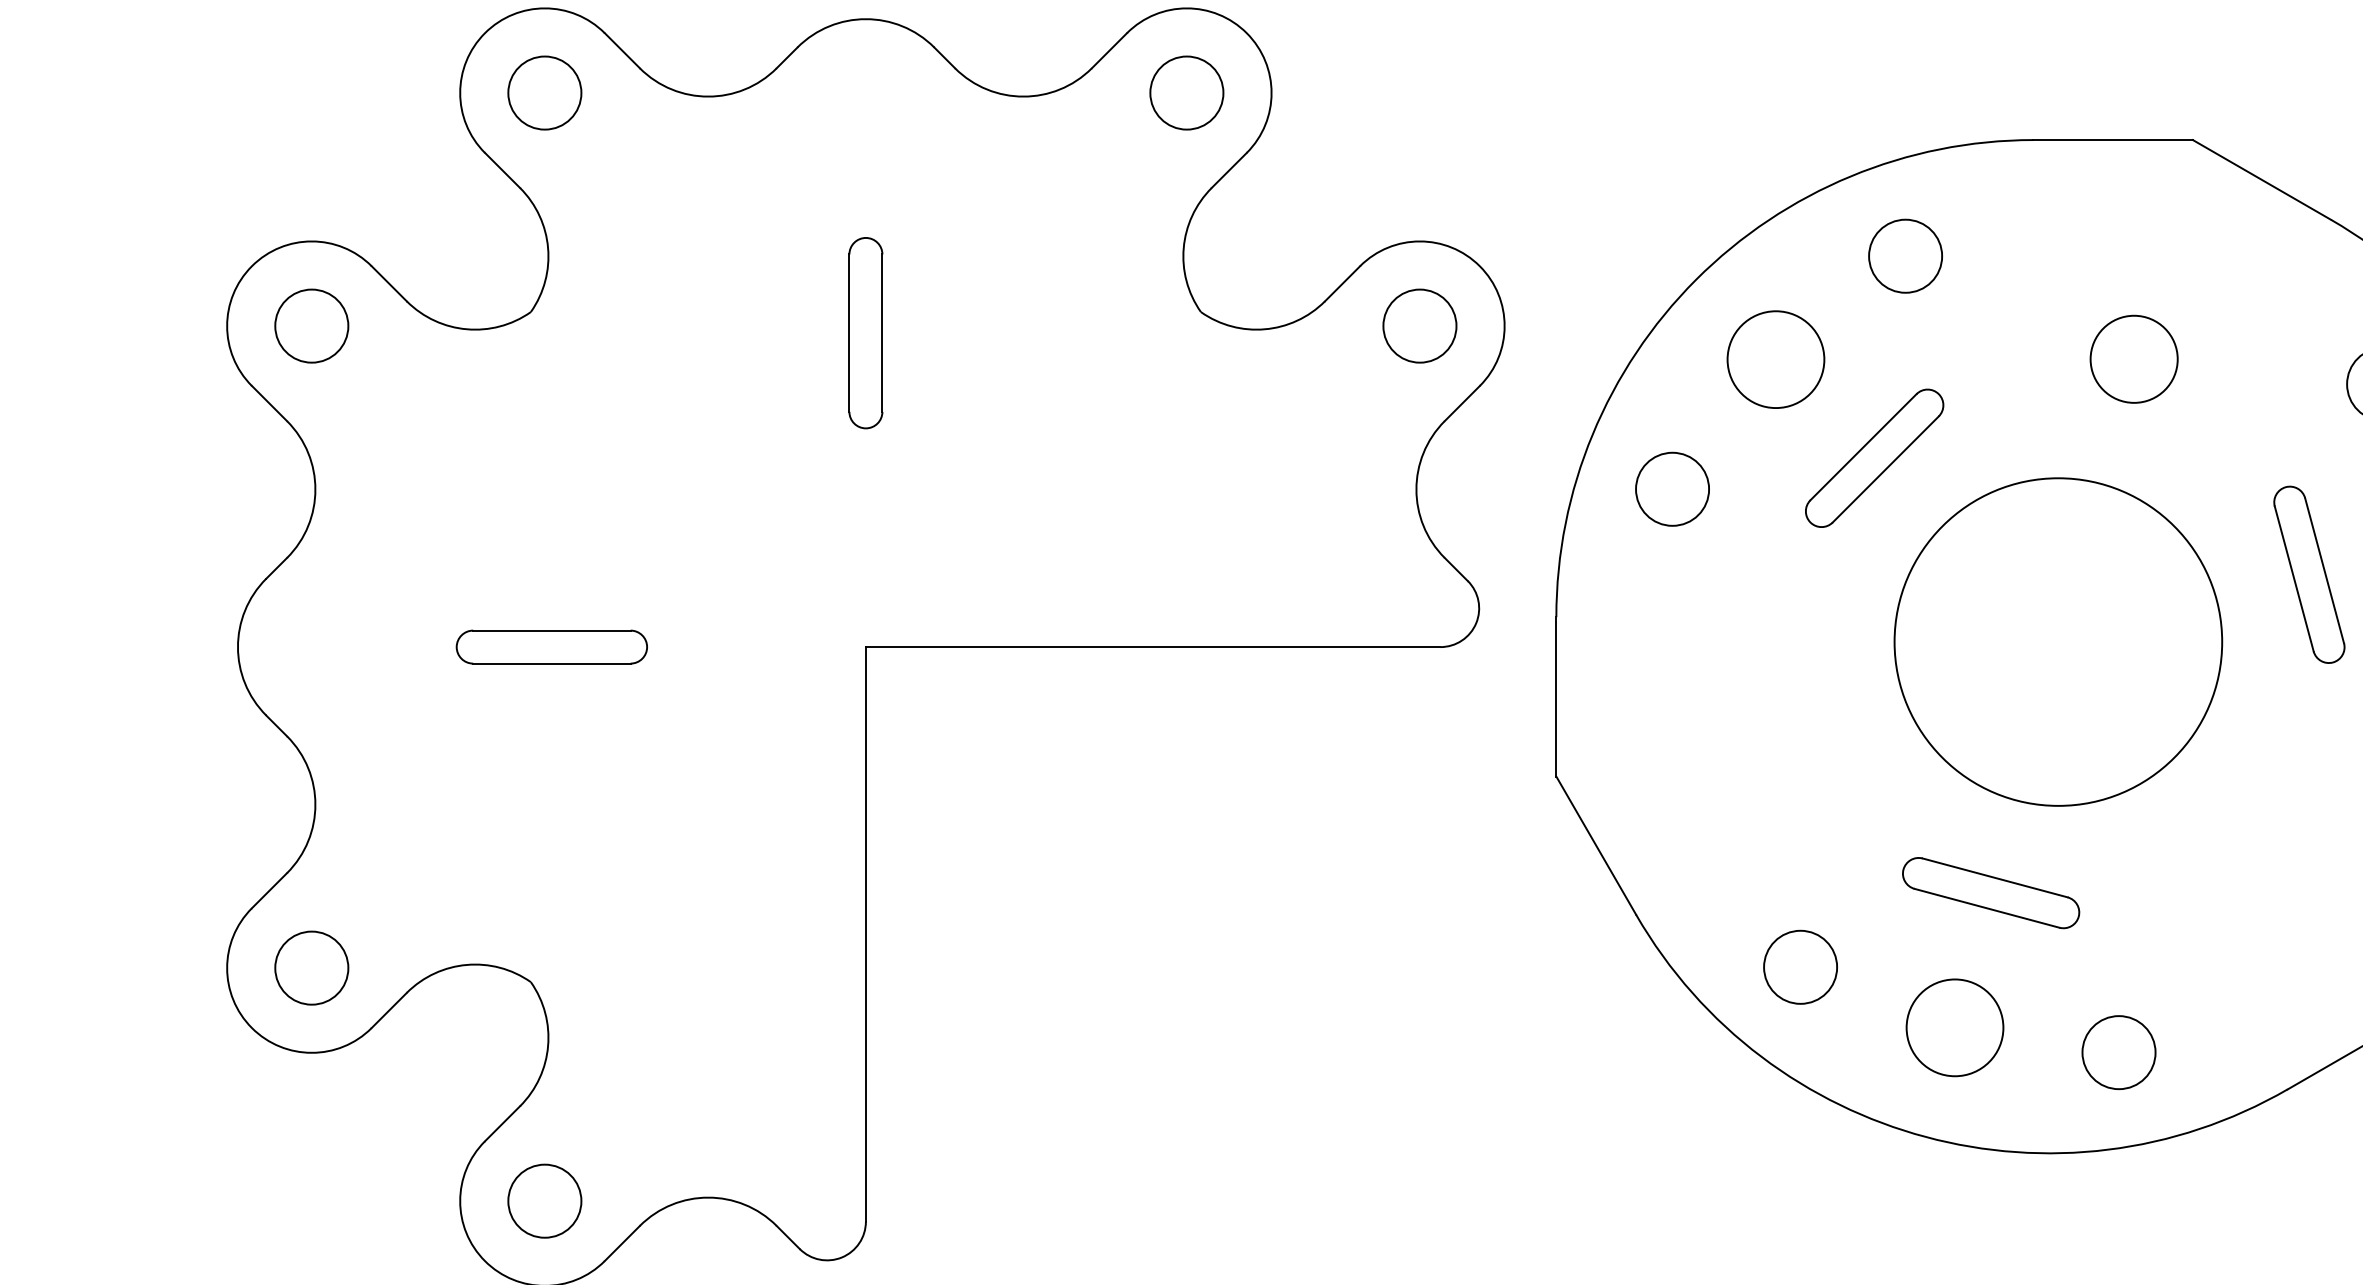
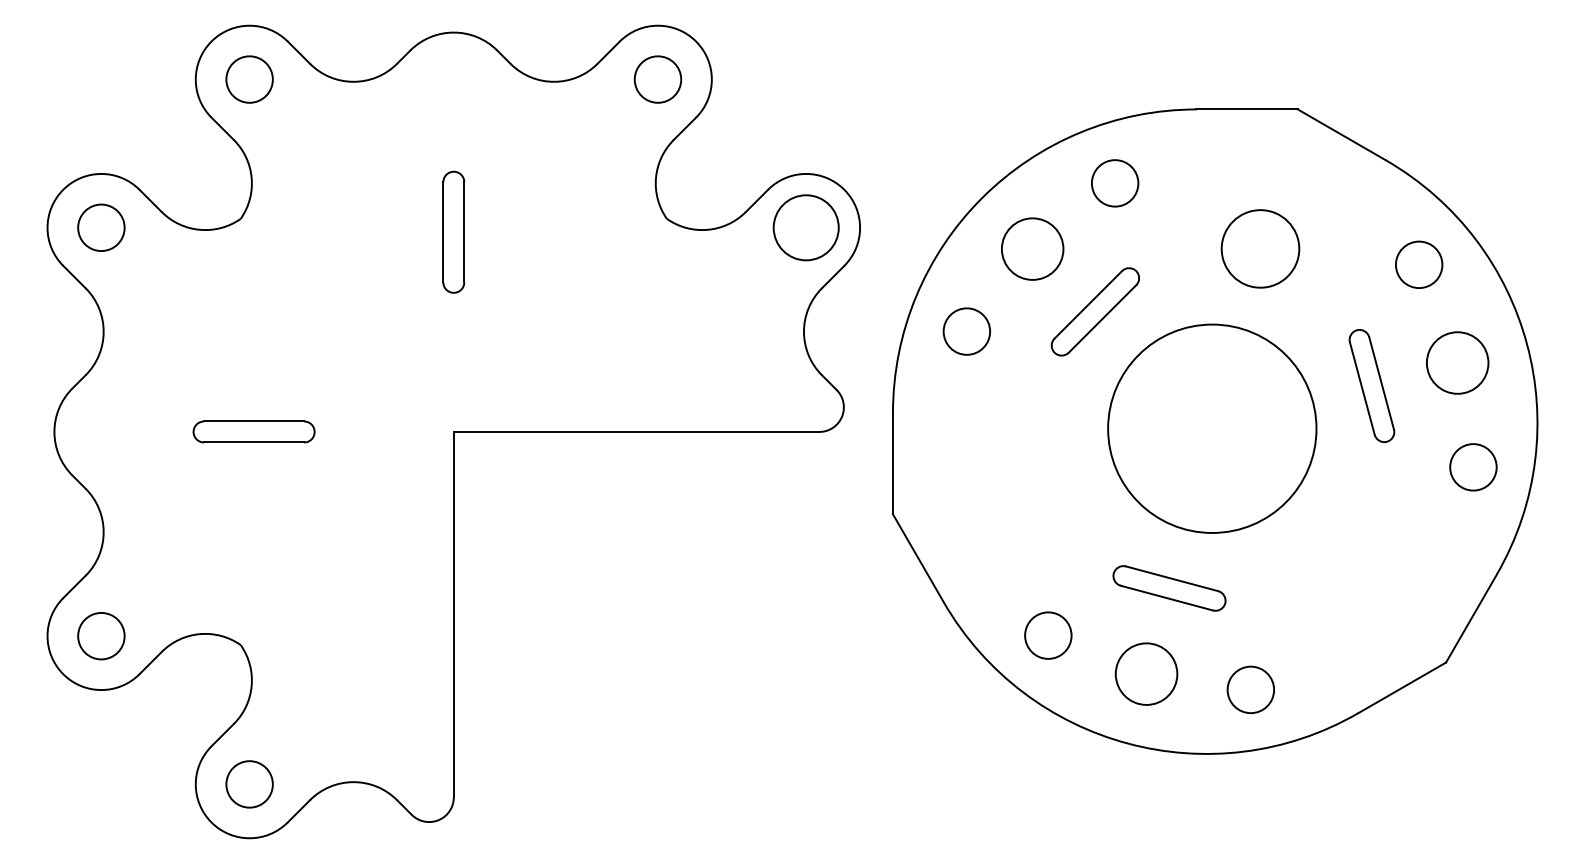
circle: (1418, 325) -> (805, 227), size x1.4
circle: (2134, 358) -> (1260, 248), size x1.4

